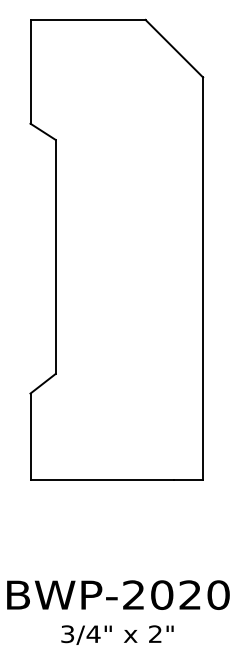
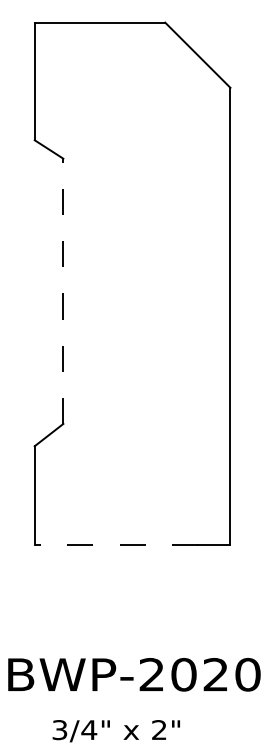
line: (55, 257) -> (63, 291), solid -> dashed
line: (102, 480) -> (116, 544), solid -> dashed
text: (116, 635) -> (115, 731), moved

